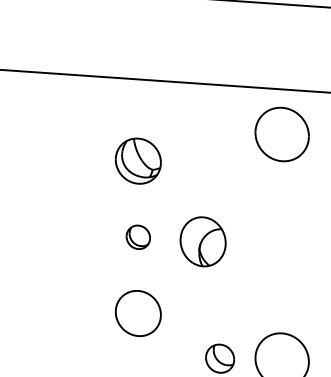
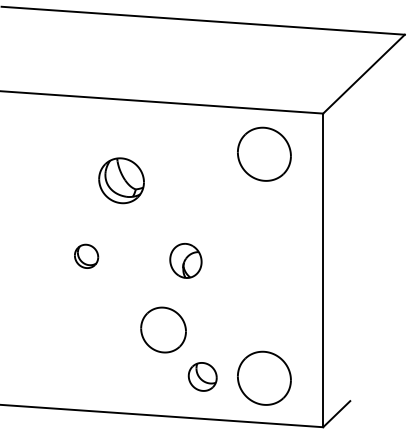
part: (138, 236) -> (86, 255), moved
part: (202, 241) -> (185, 260), size x0.7
part: (138, 312) -> (163, 329), moved

